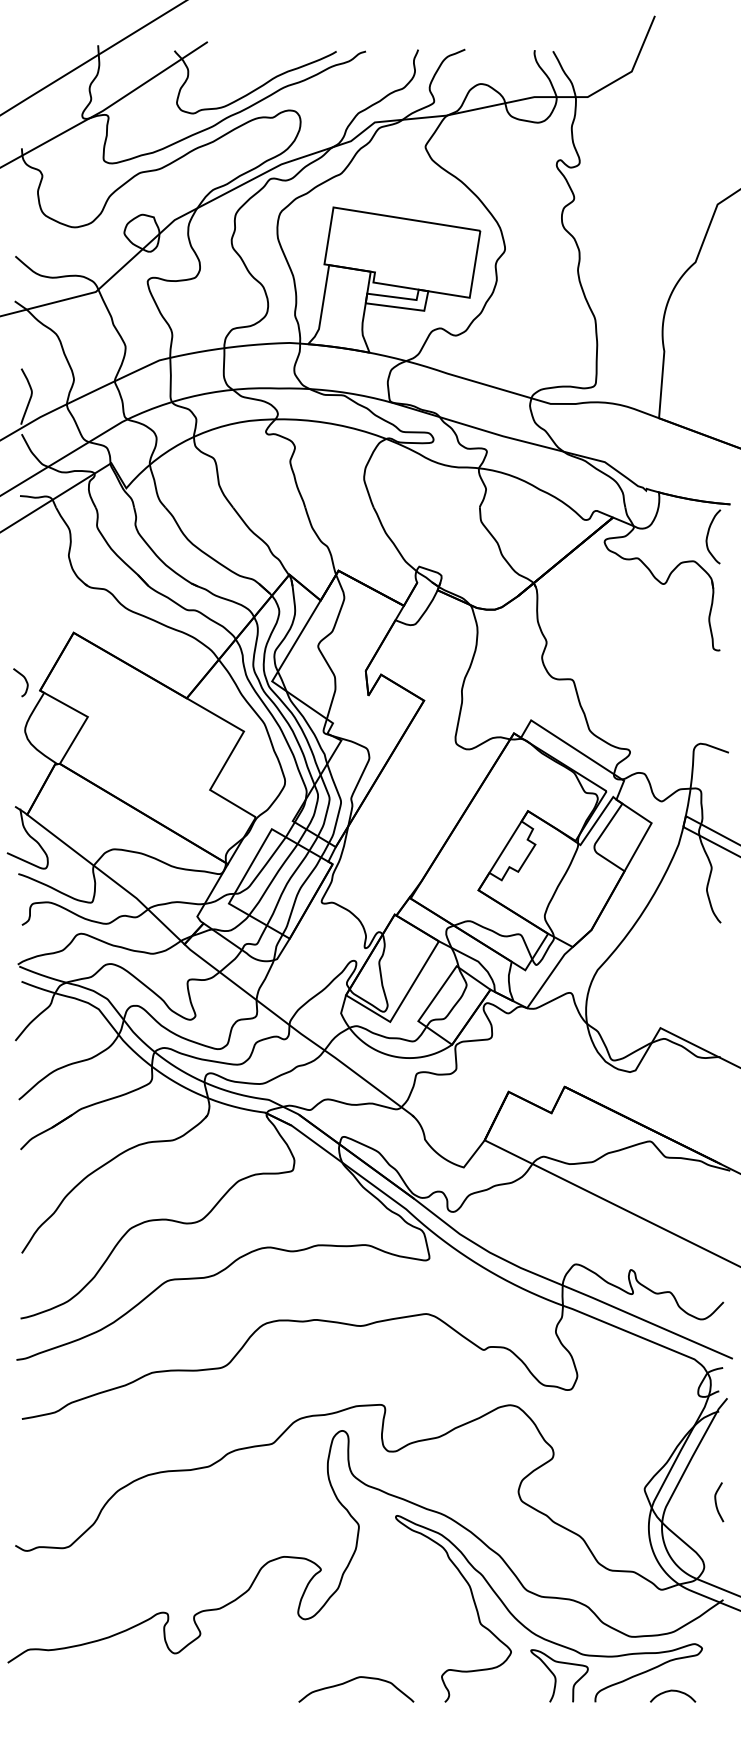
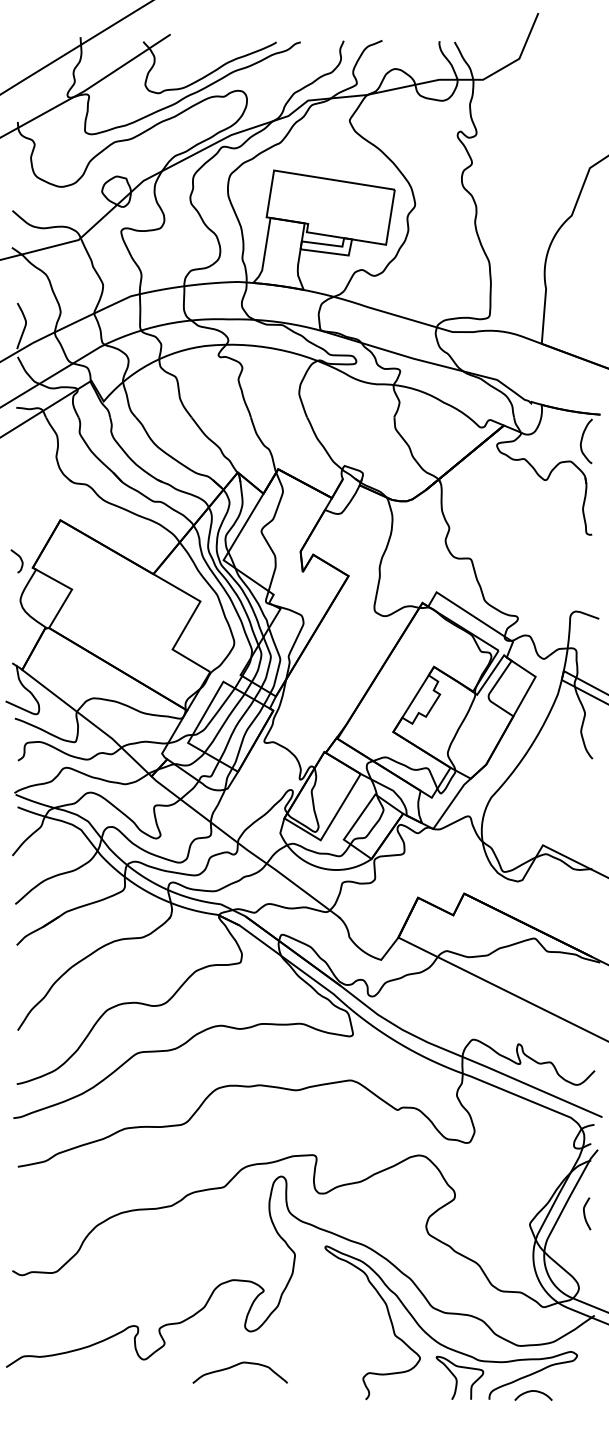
curve: (716, 1502) -> (584, 1214), moved
curve: (351, 1681) -> (236, 1366), moved
curve: (673, 1691) -> (533, 1391), moved

